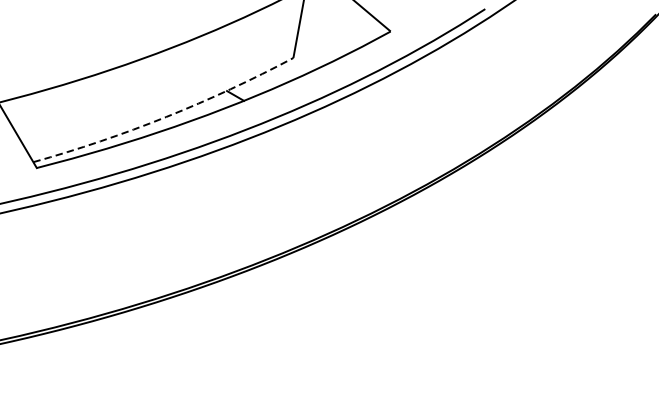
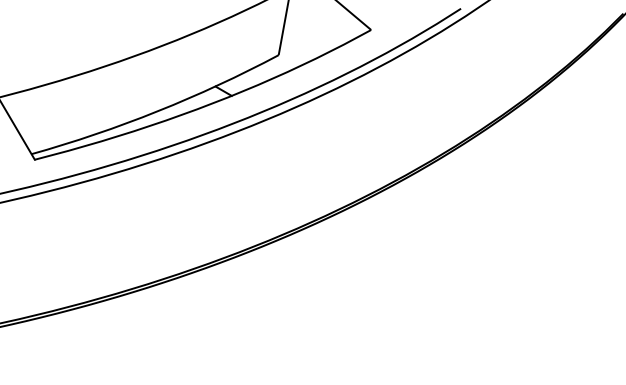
arc: (165, 117) -> (157, 111), dashed -> solid

